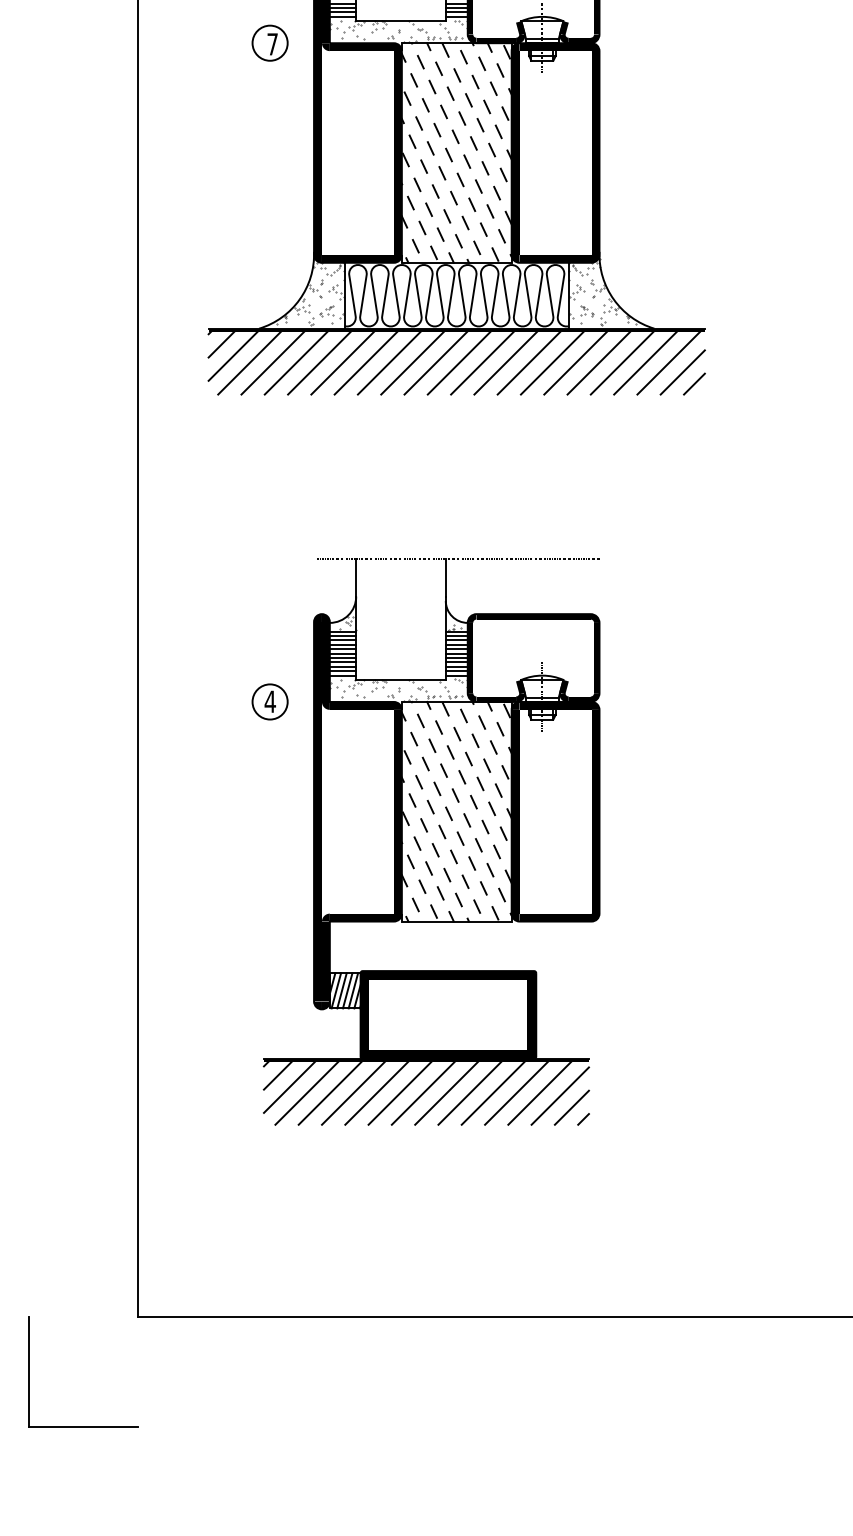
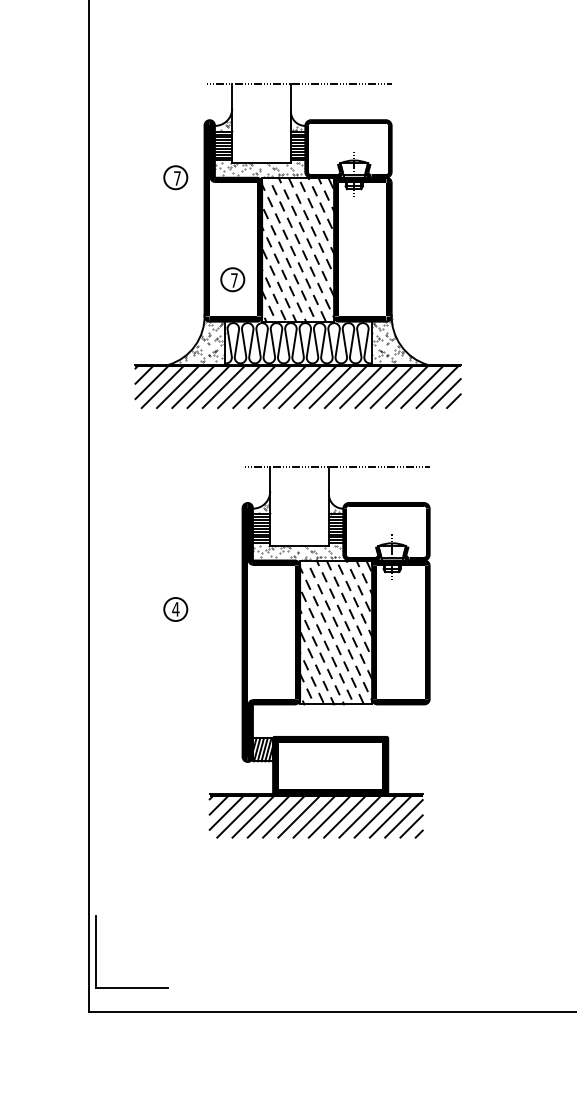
part: (356, 198) -> (232, 279), added
part: (431, 842) -> (319, 652), moved
part: (28, 1370) -> (96, 951), moved

